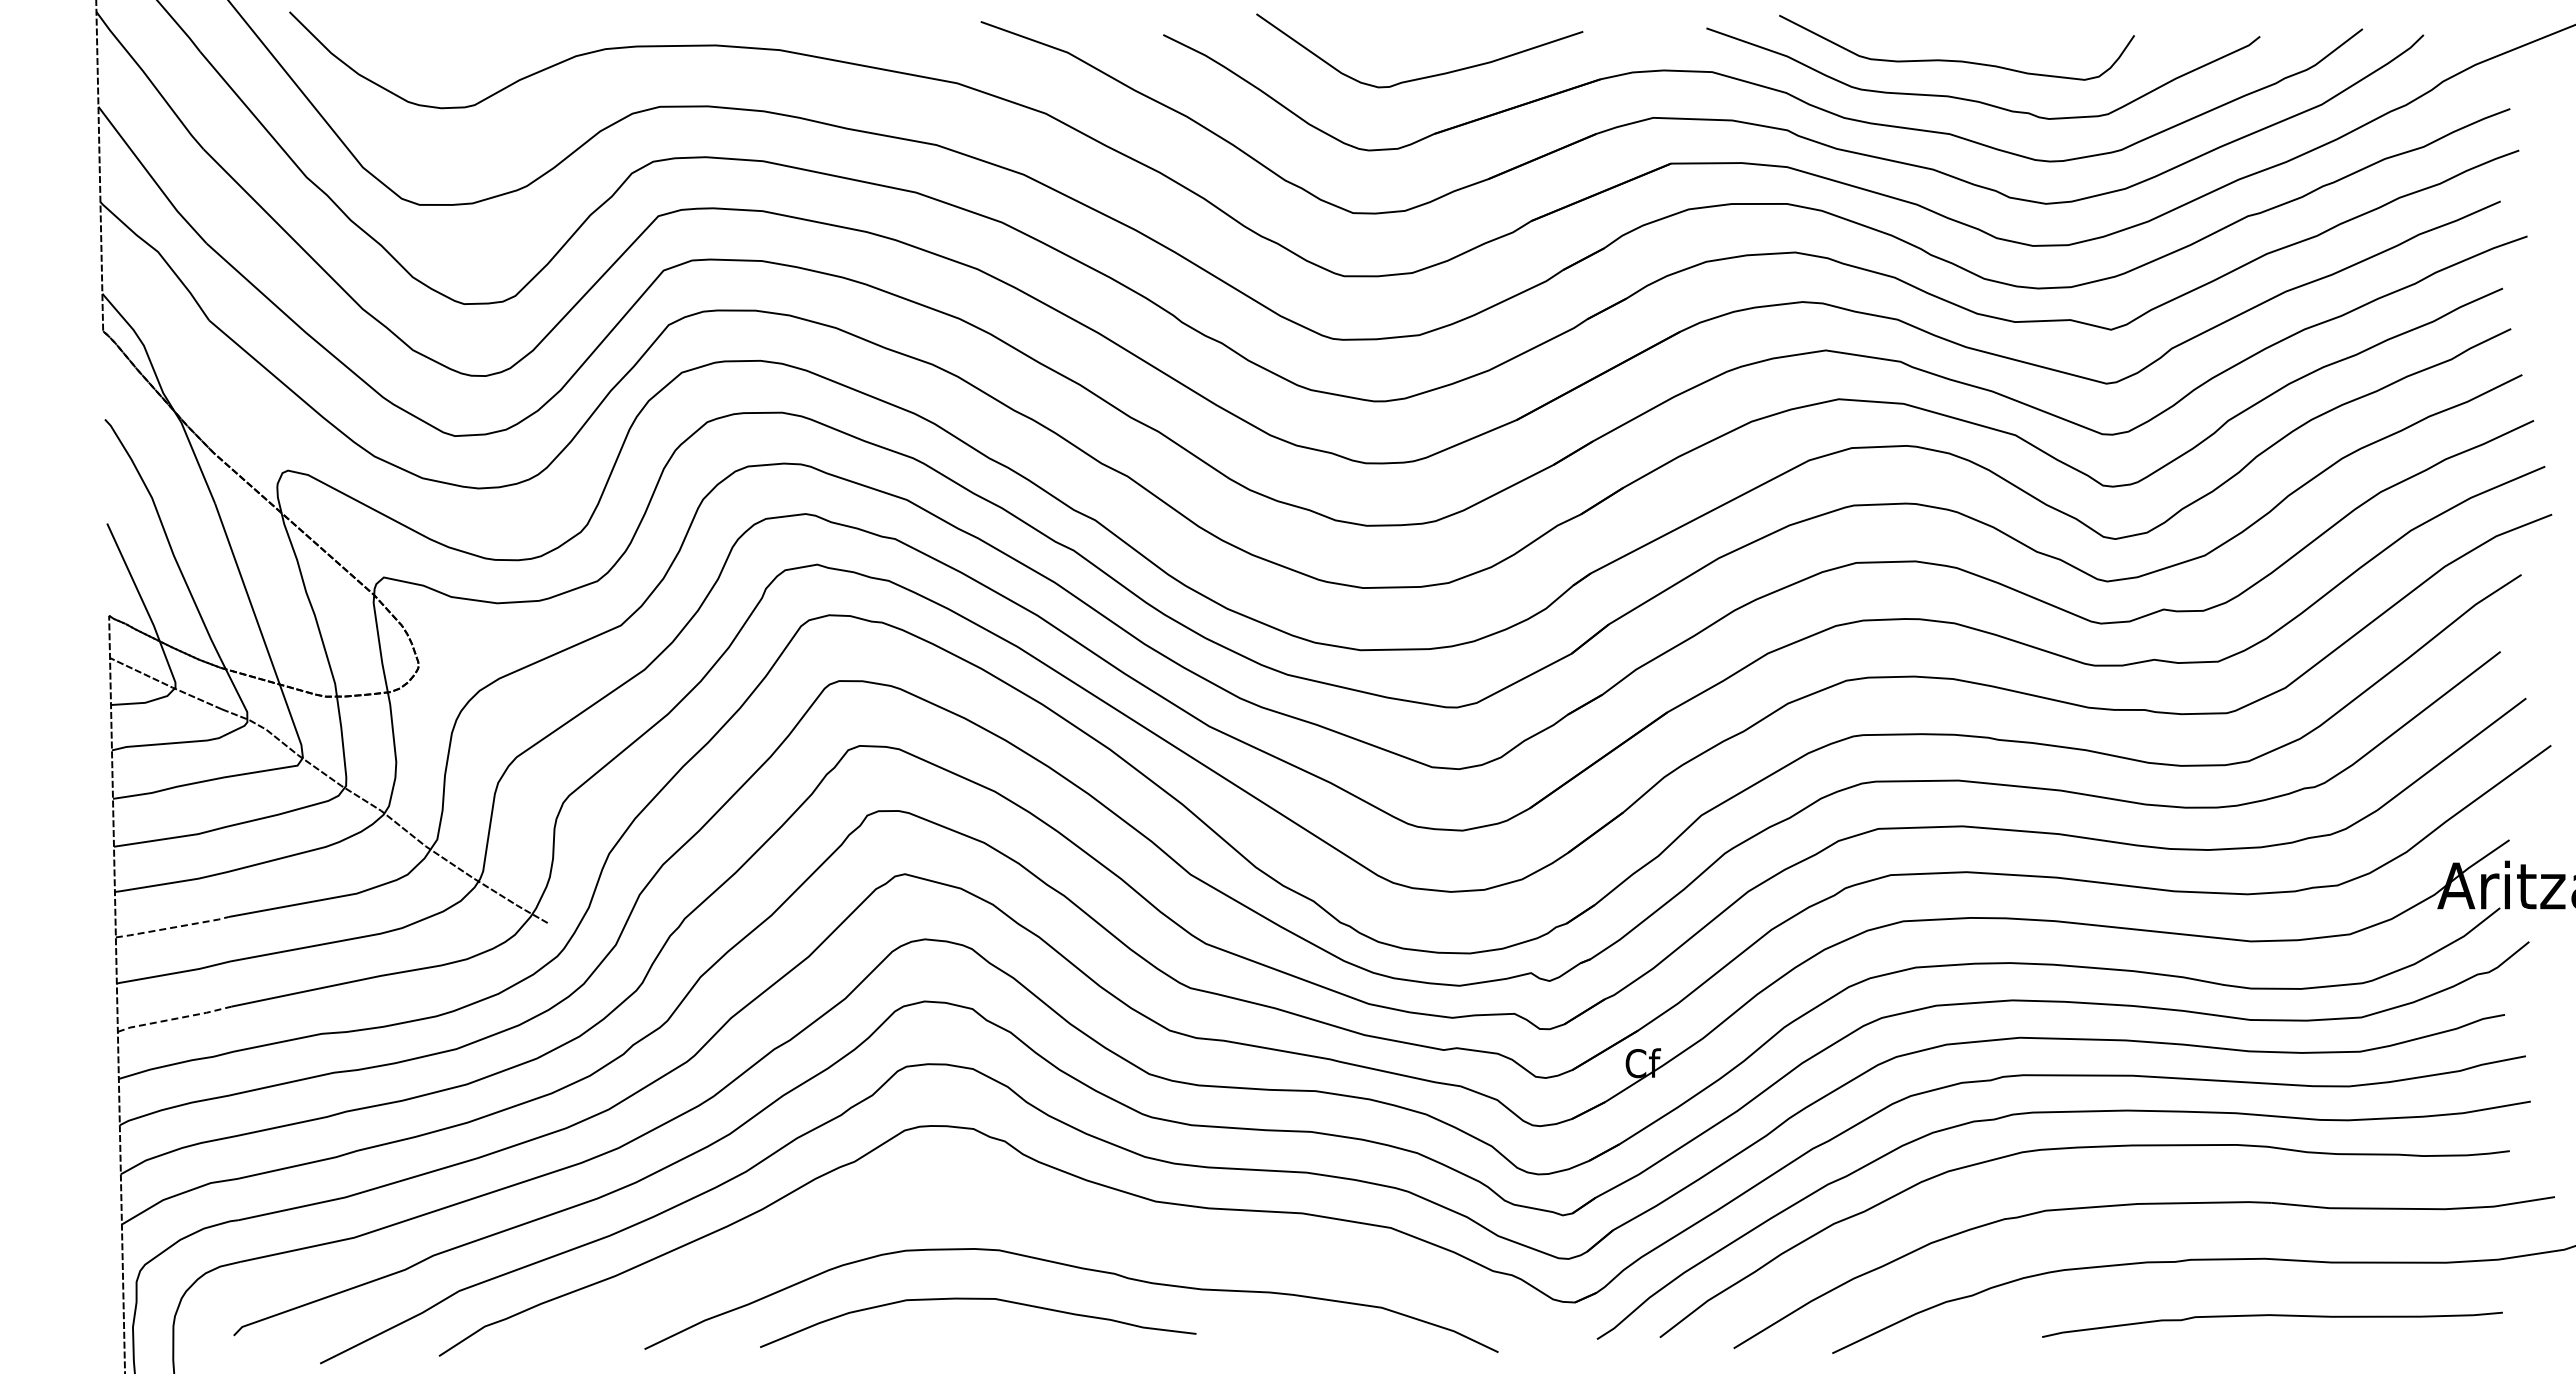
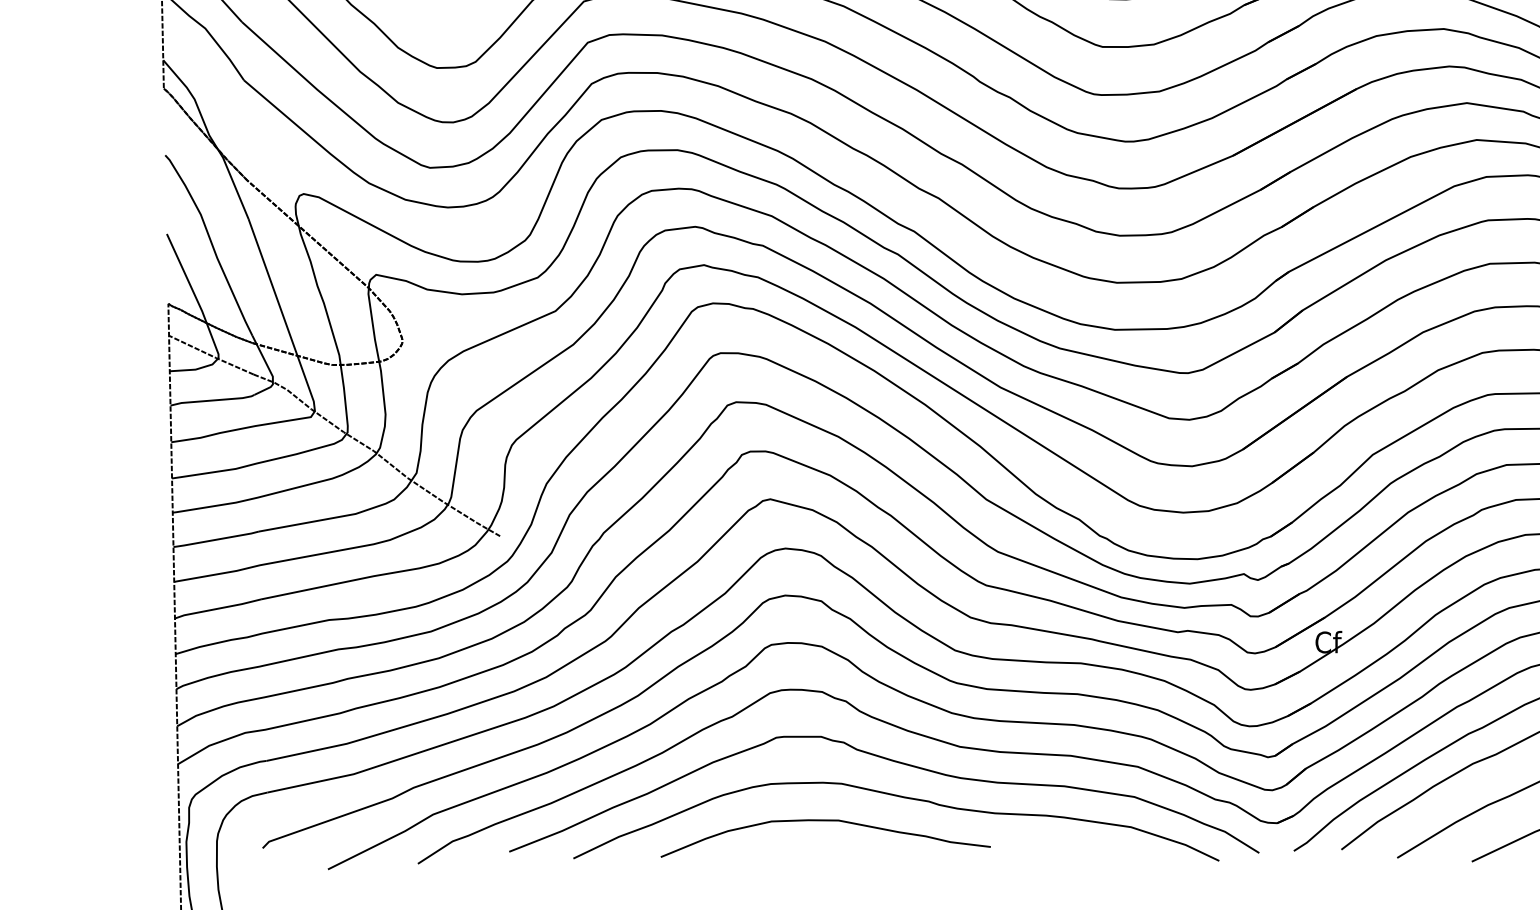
line: (173, 927) -> (217, 539), dashed -> solid
line: (175, 1018) -> (218, 608), dashed -> solid
curve: (1068, 1221) -> (894, 761), added

